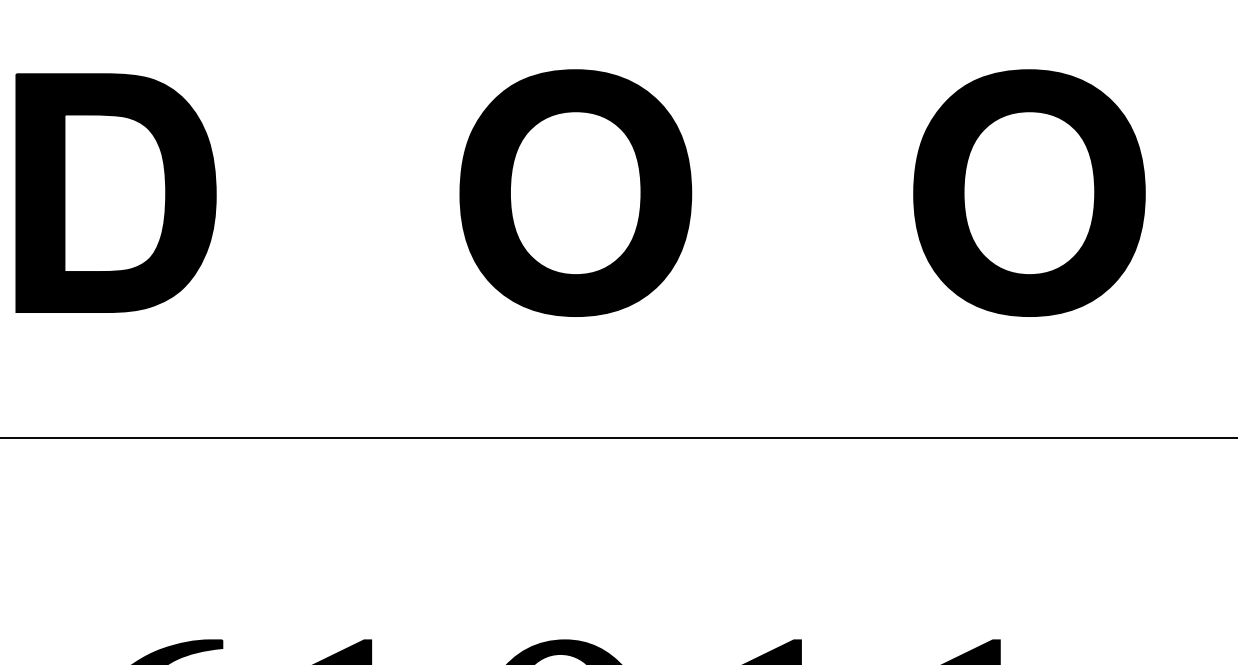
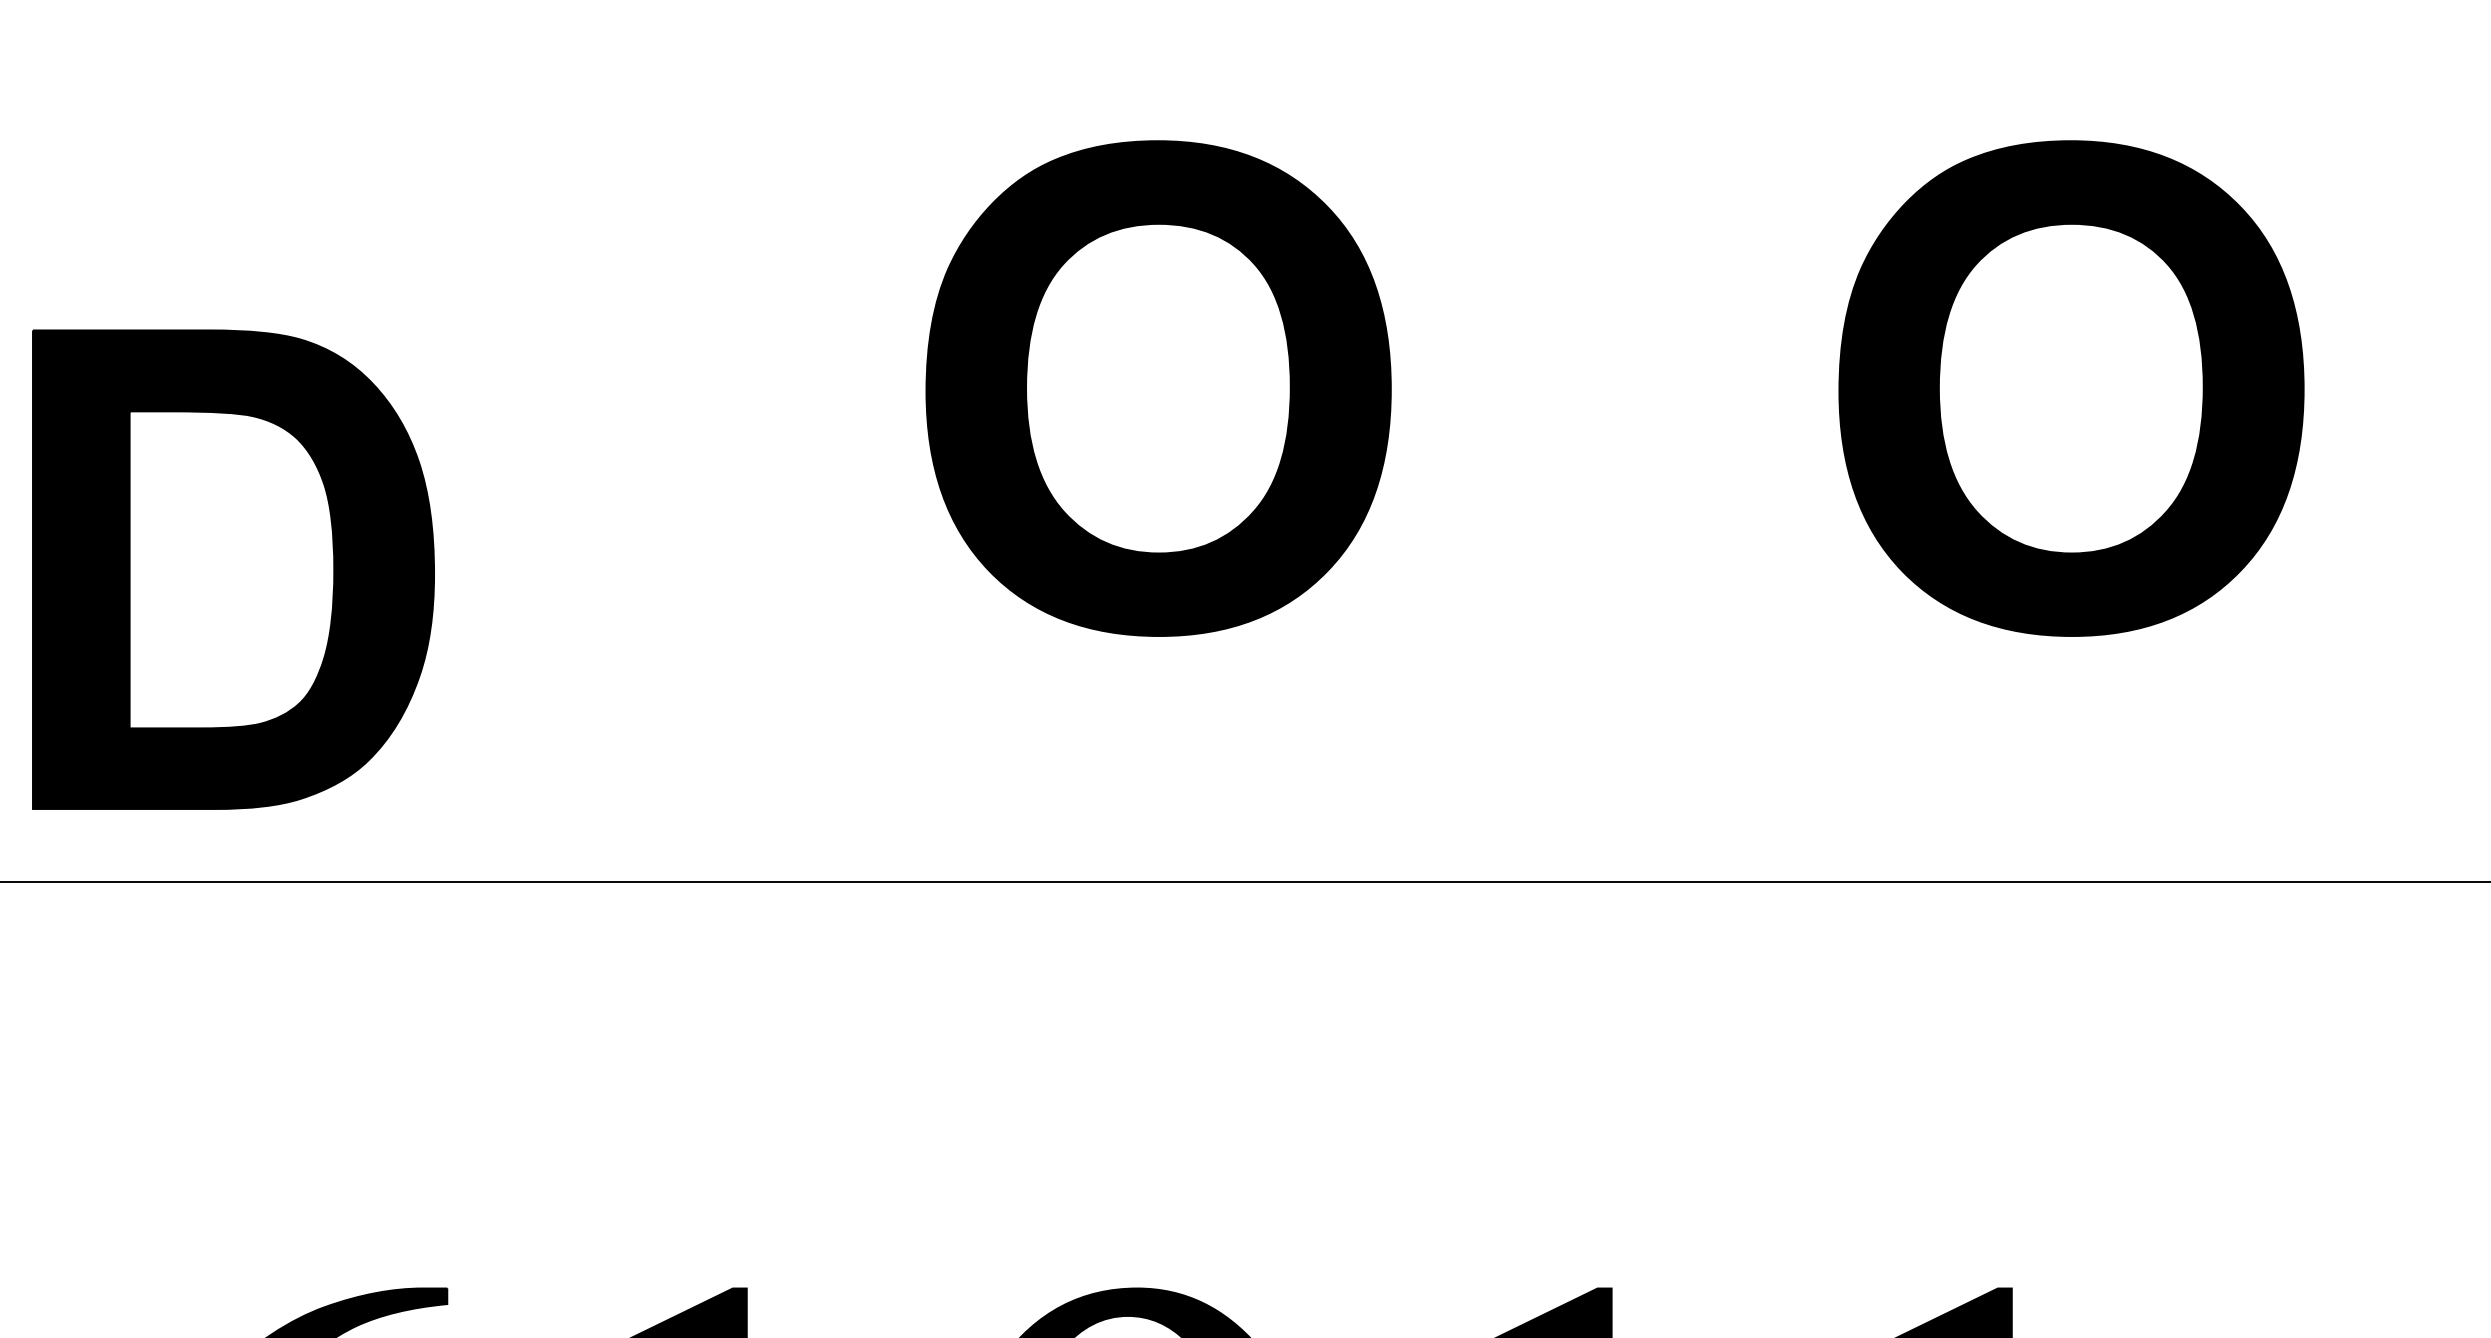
part: (115, 192) -> (232, 568), moved

